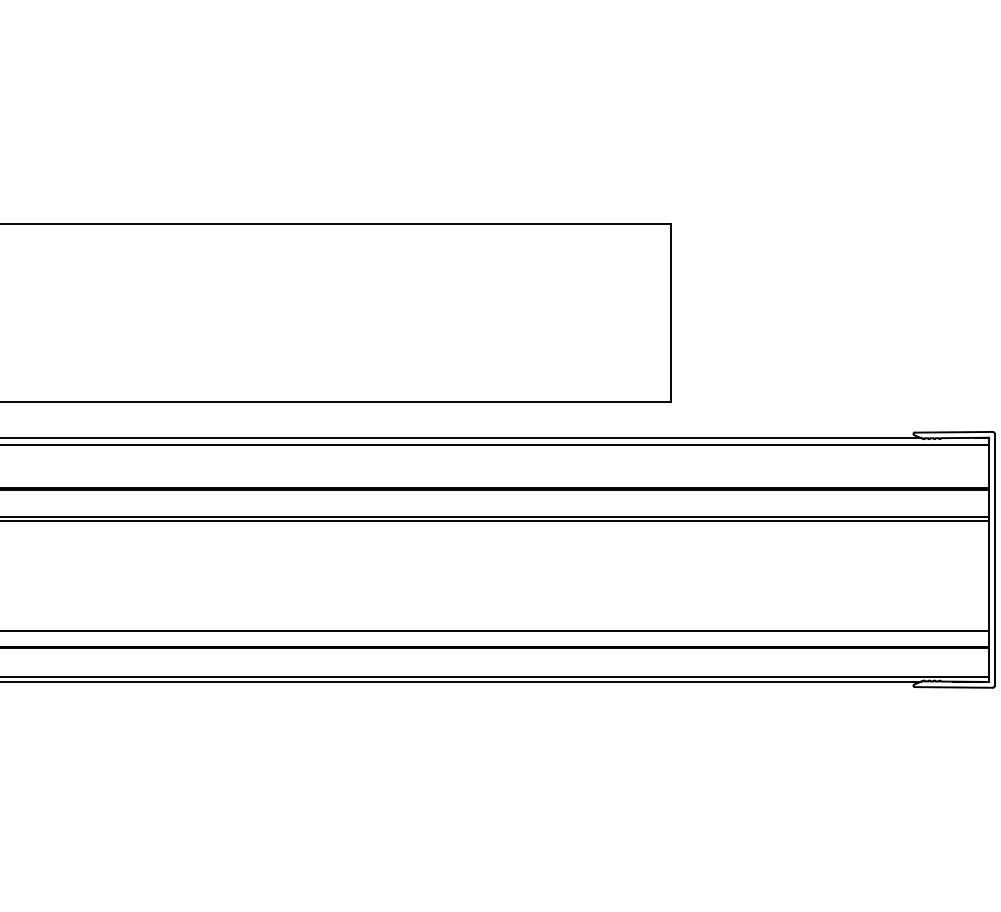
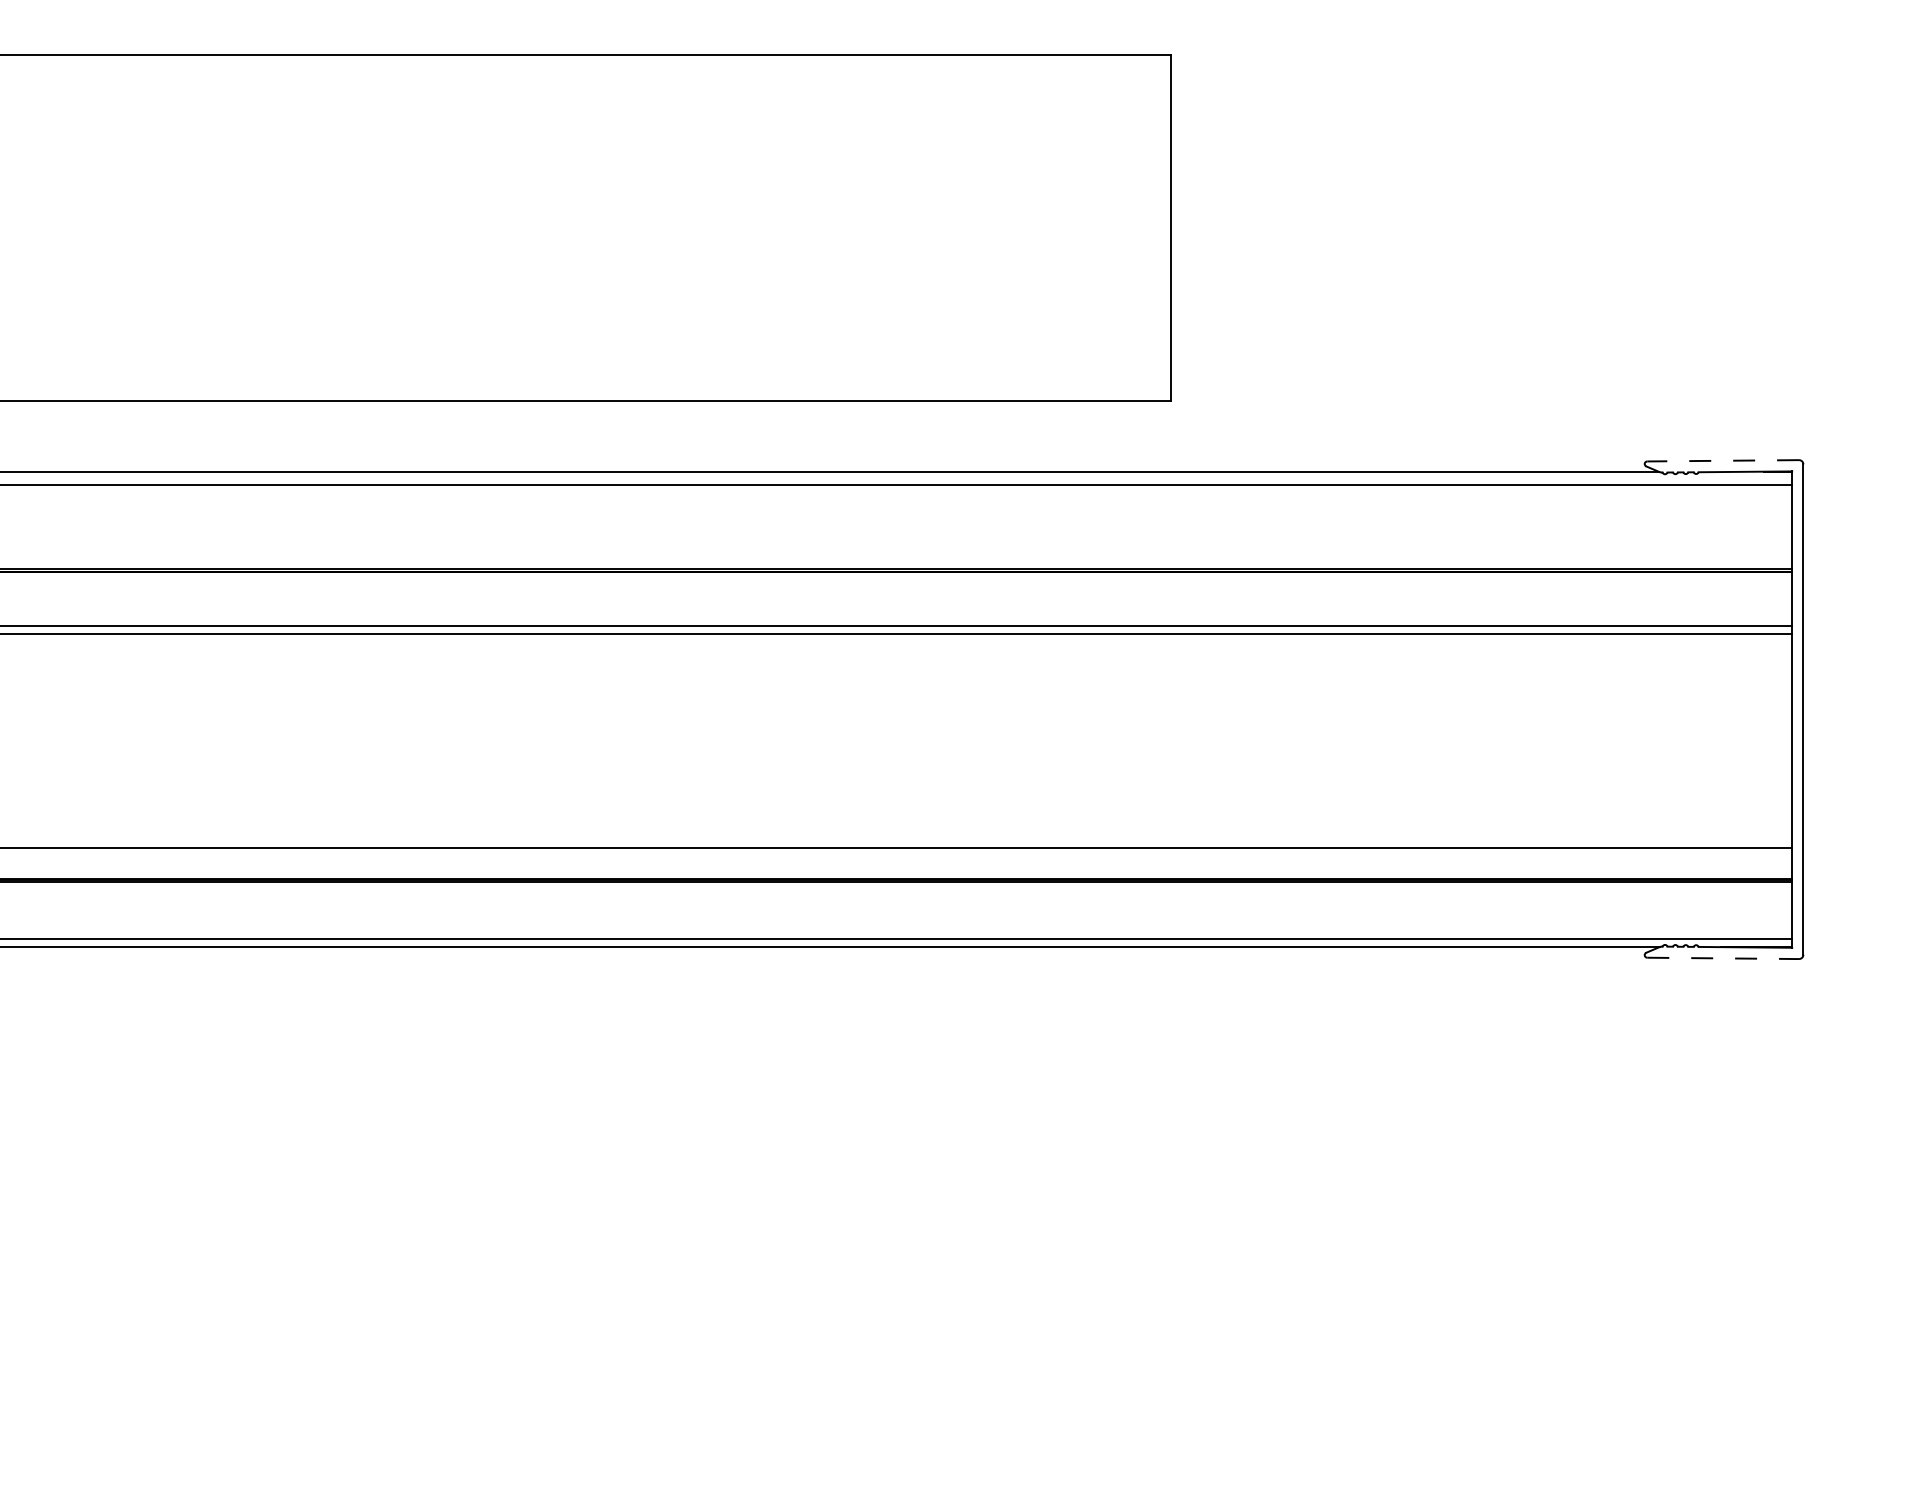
line: (953, 432) -> (1722, 461), solid -> dashed
line: (953, 687) -> (1722, 958), solid -> dashed

